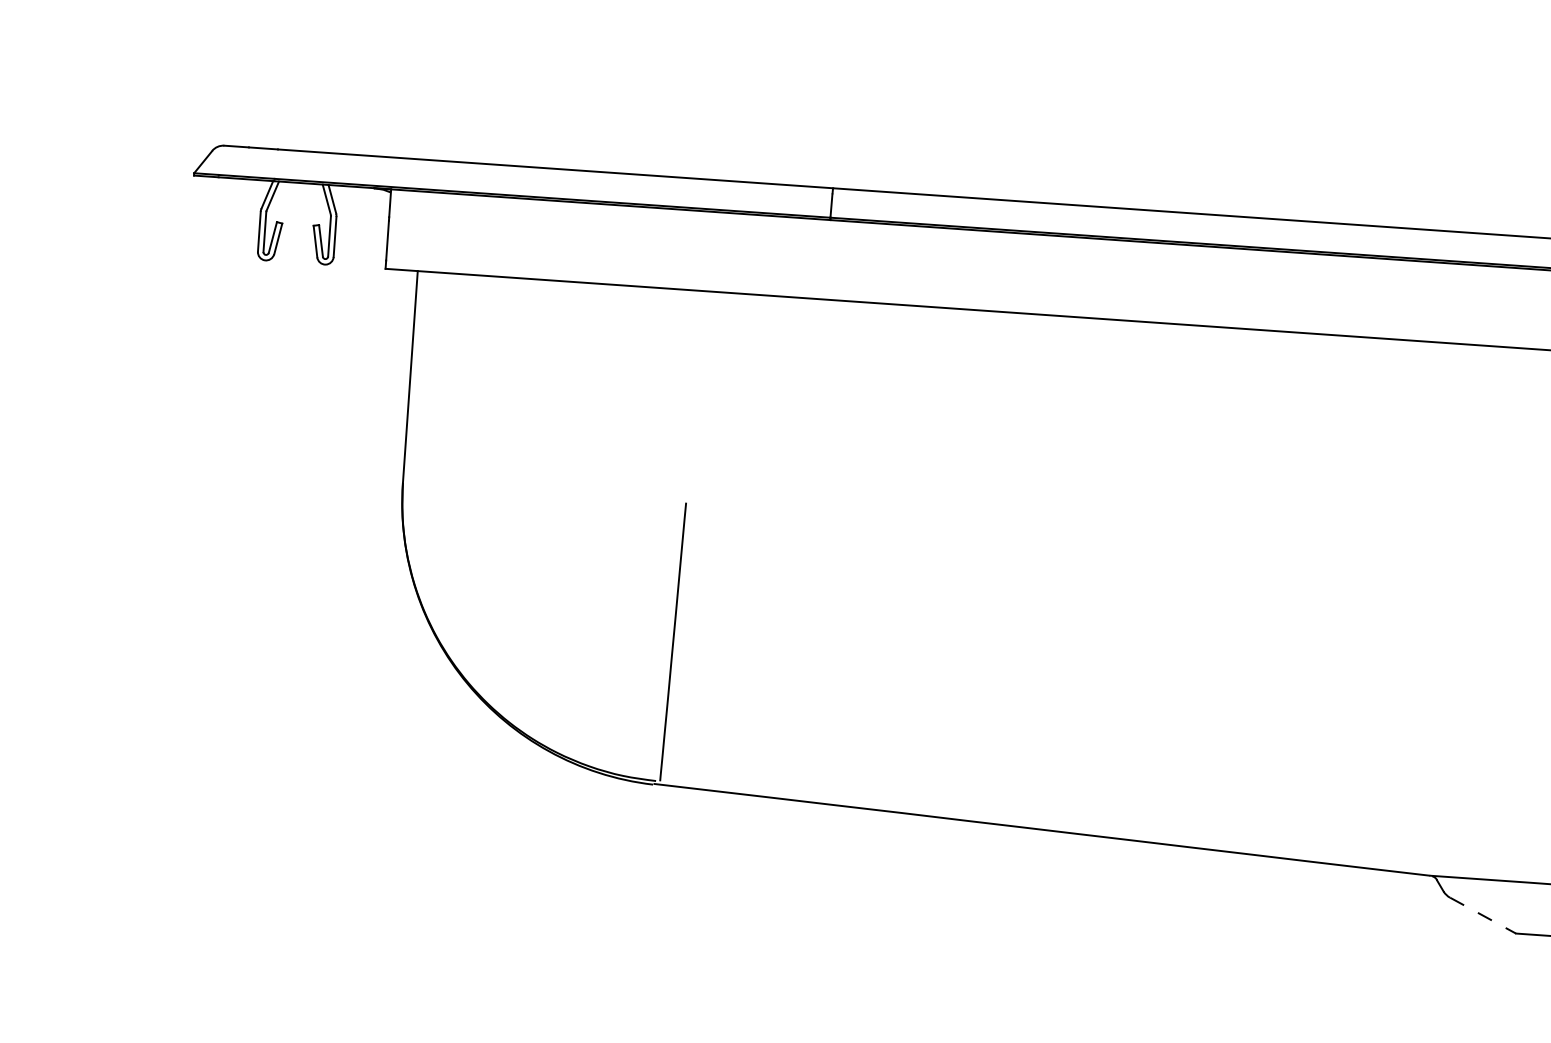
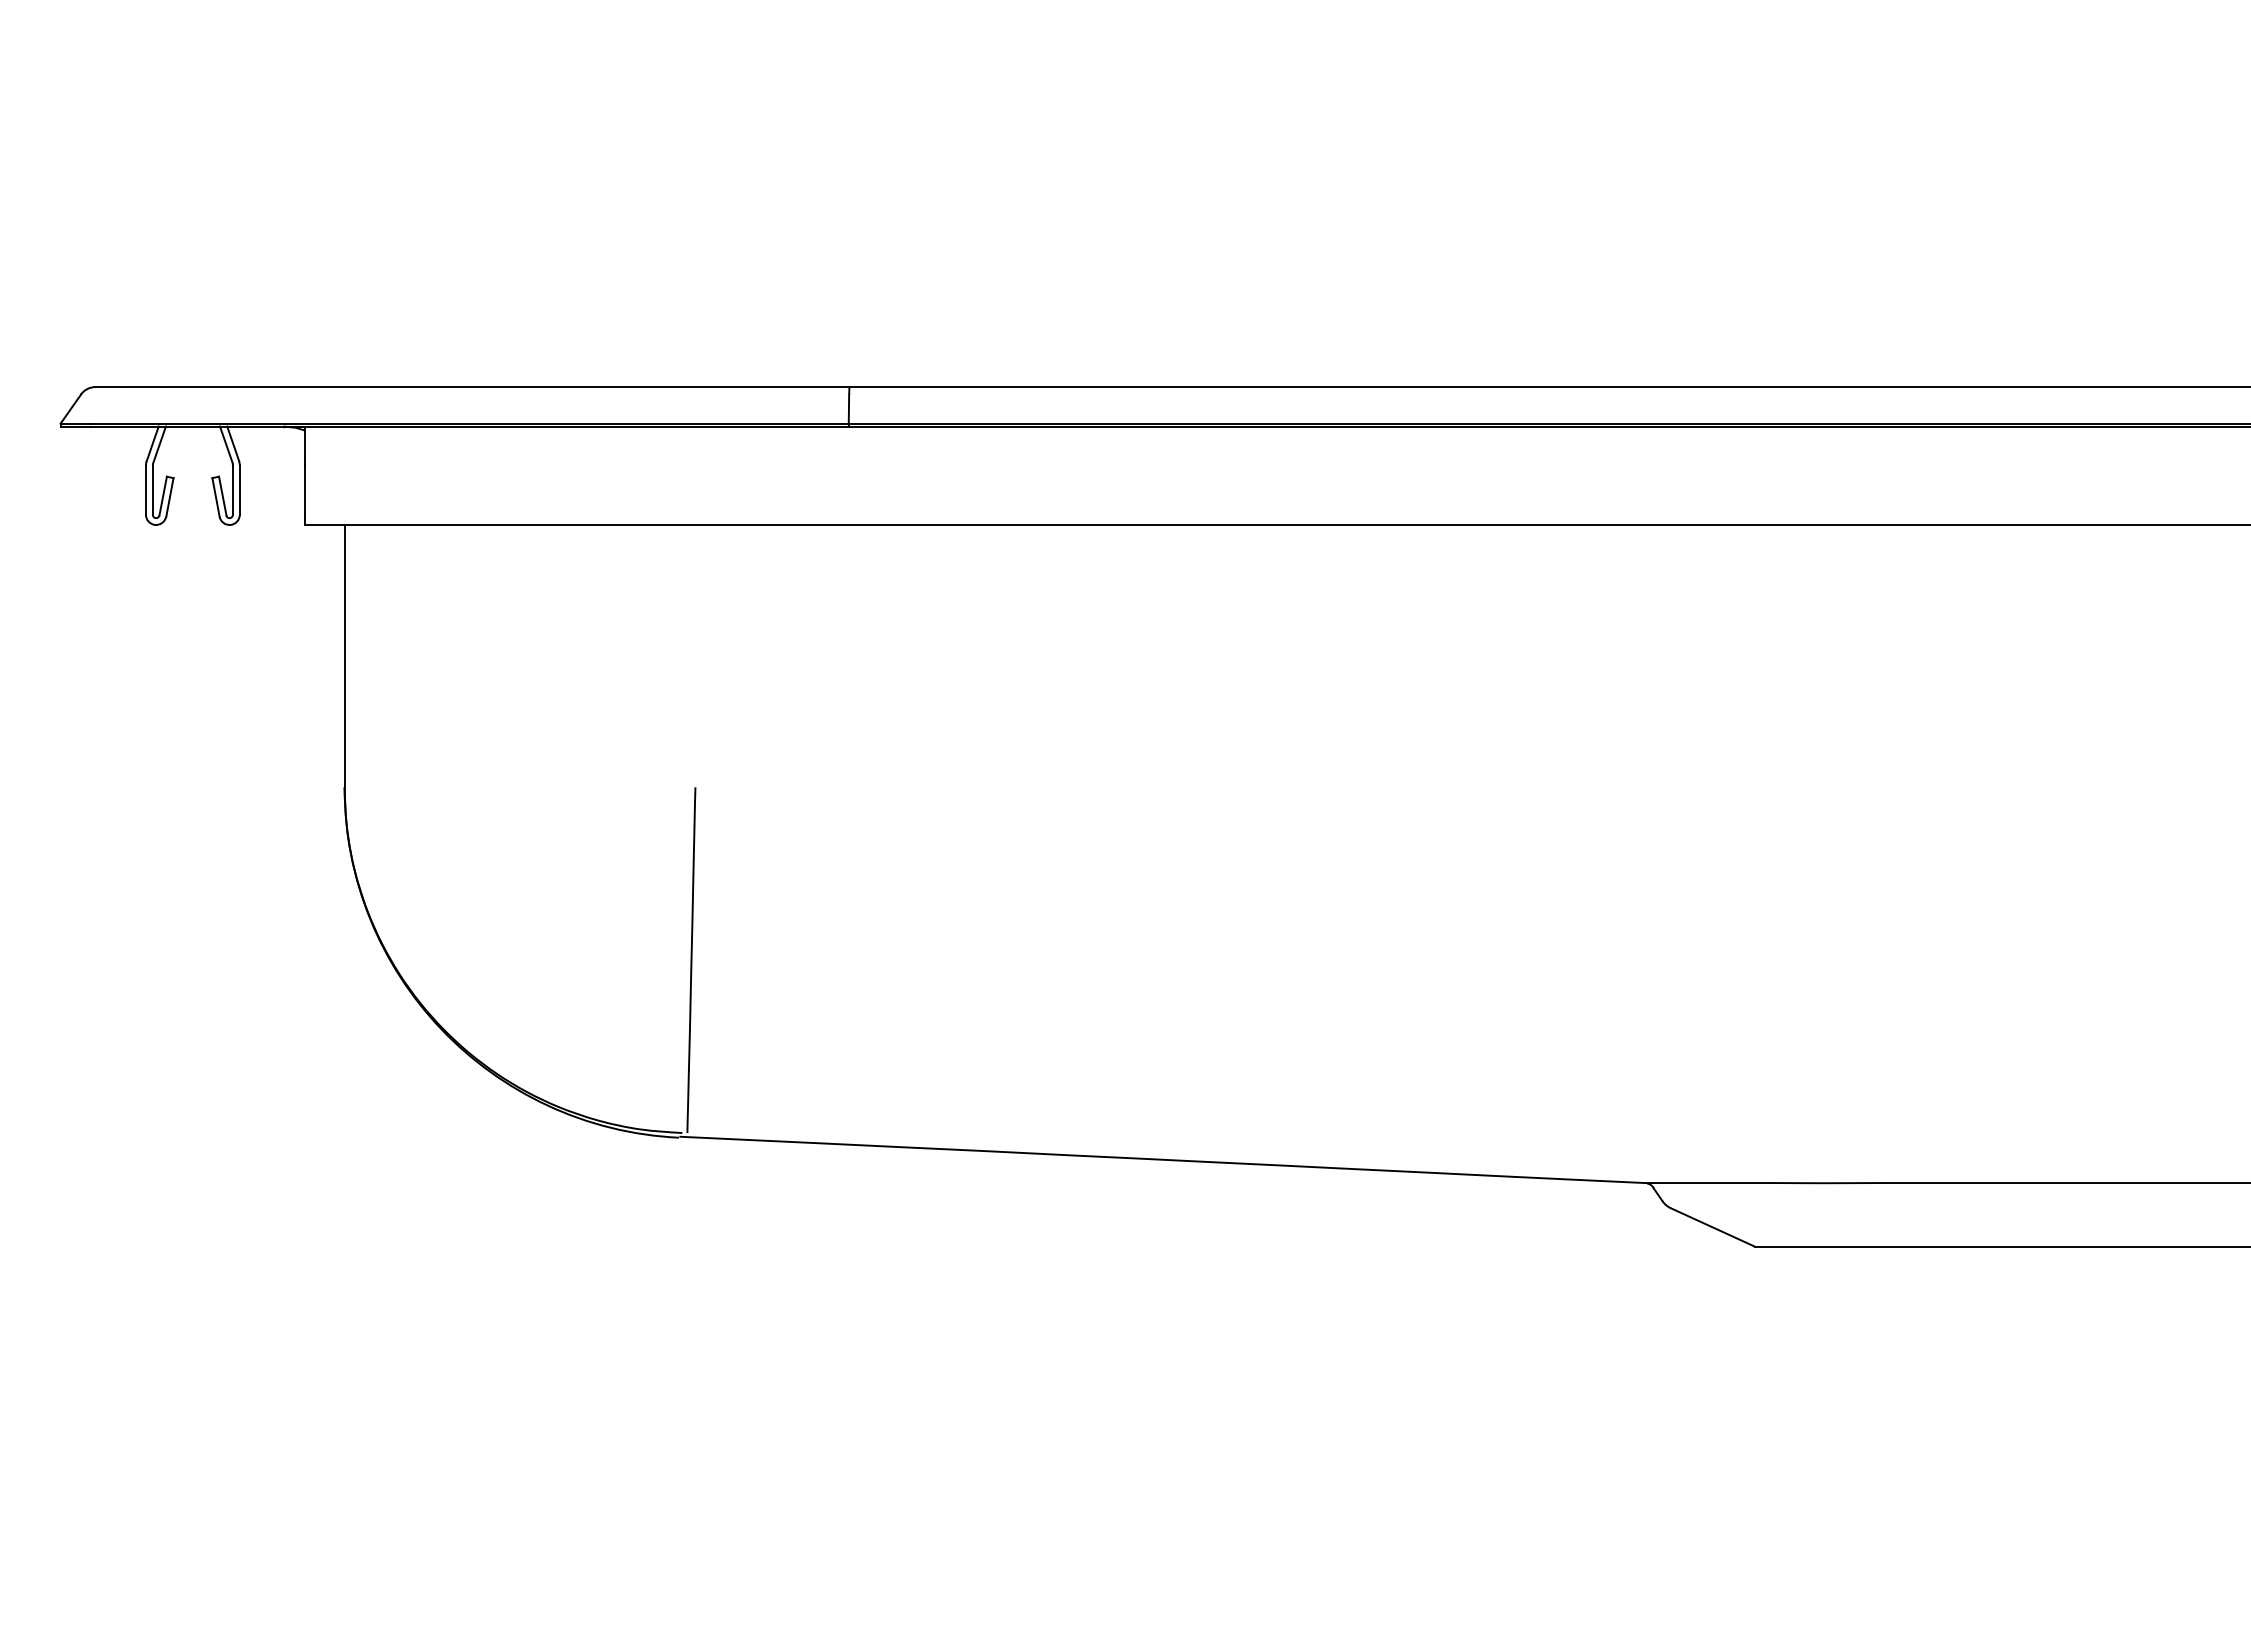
line: (1483, 915) -> (1713, 1227), dashed -> solid

